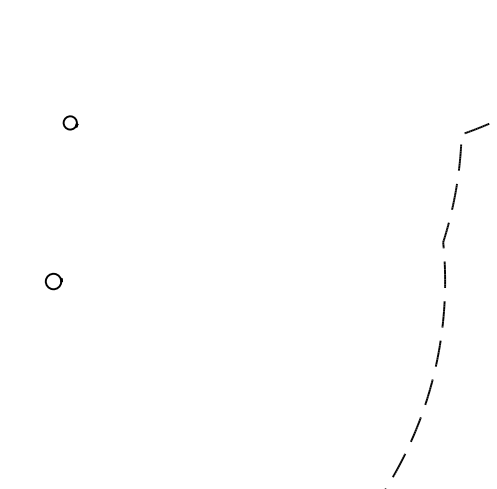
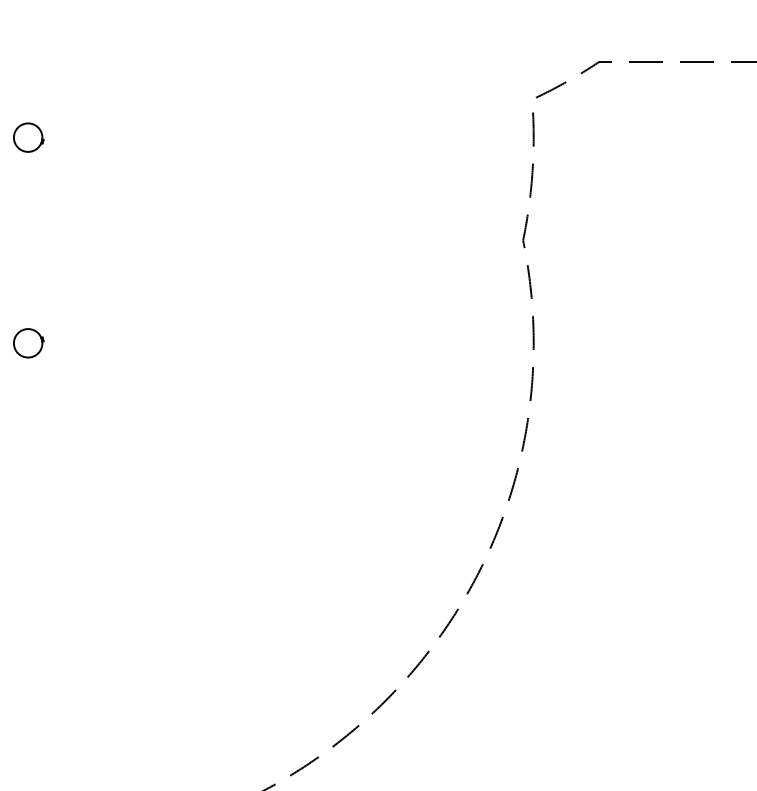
part: (70, 122) -> (28, 137), size x1.67
part: (53, 281) -> (28, 343), size x1.43

